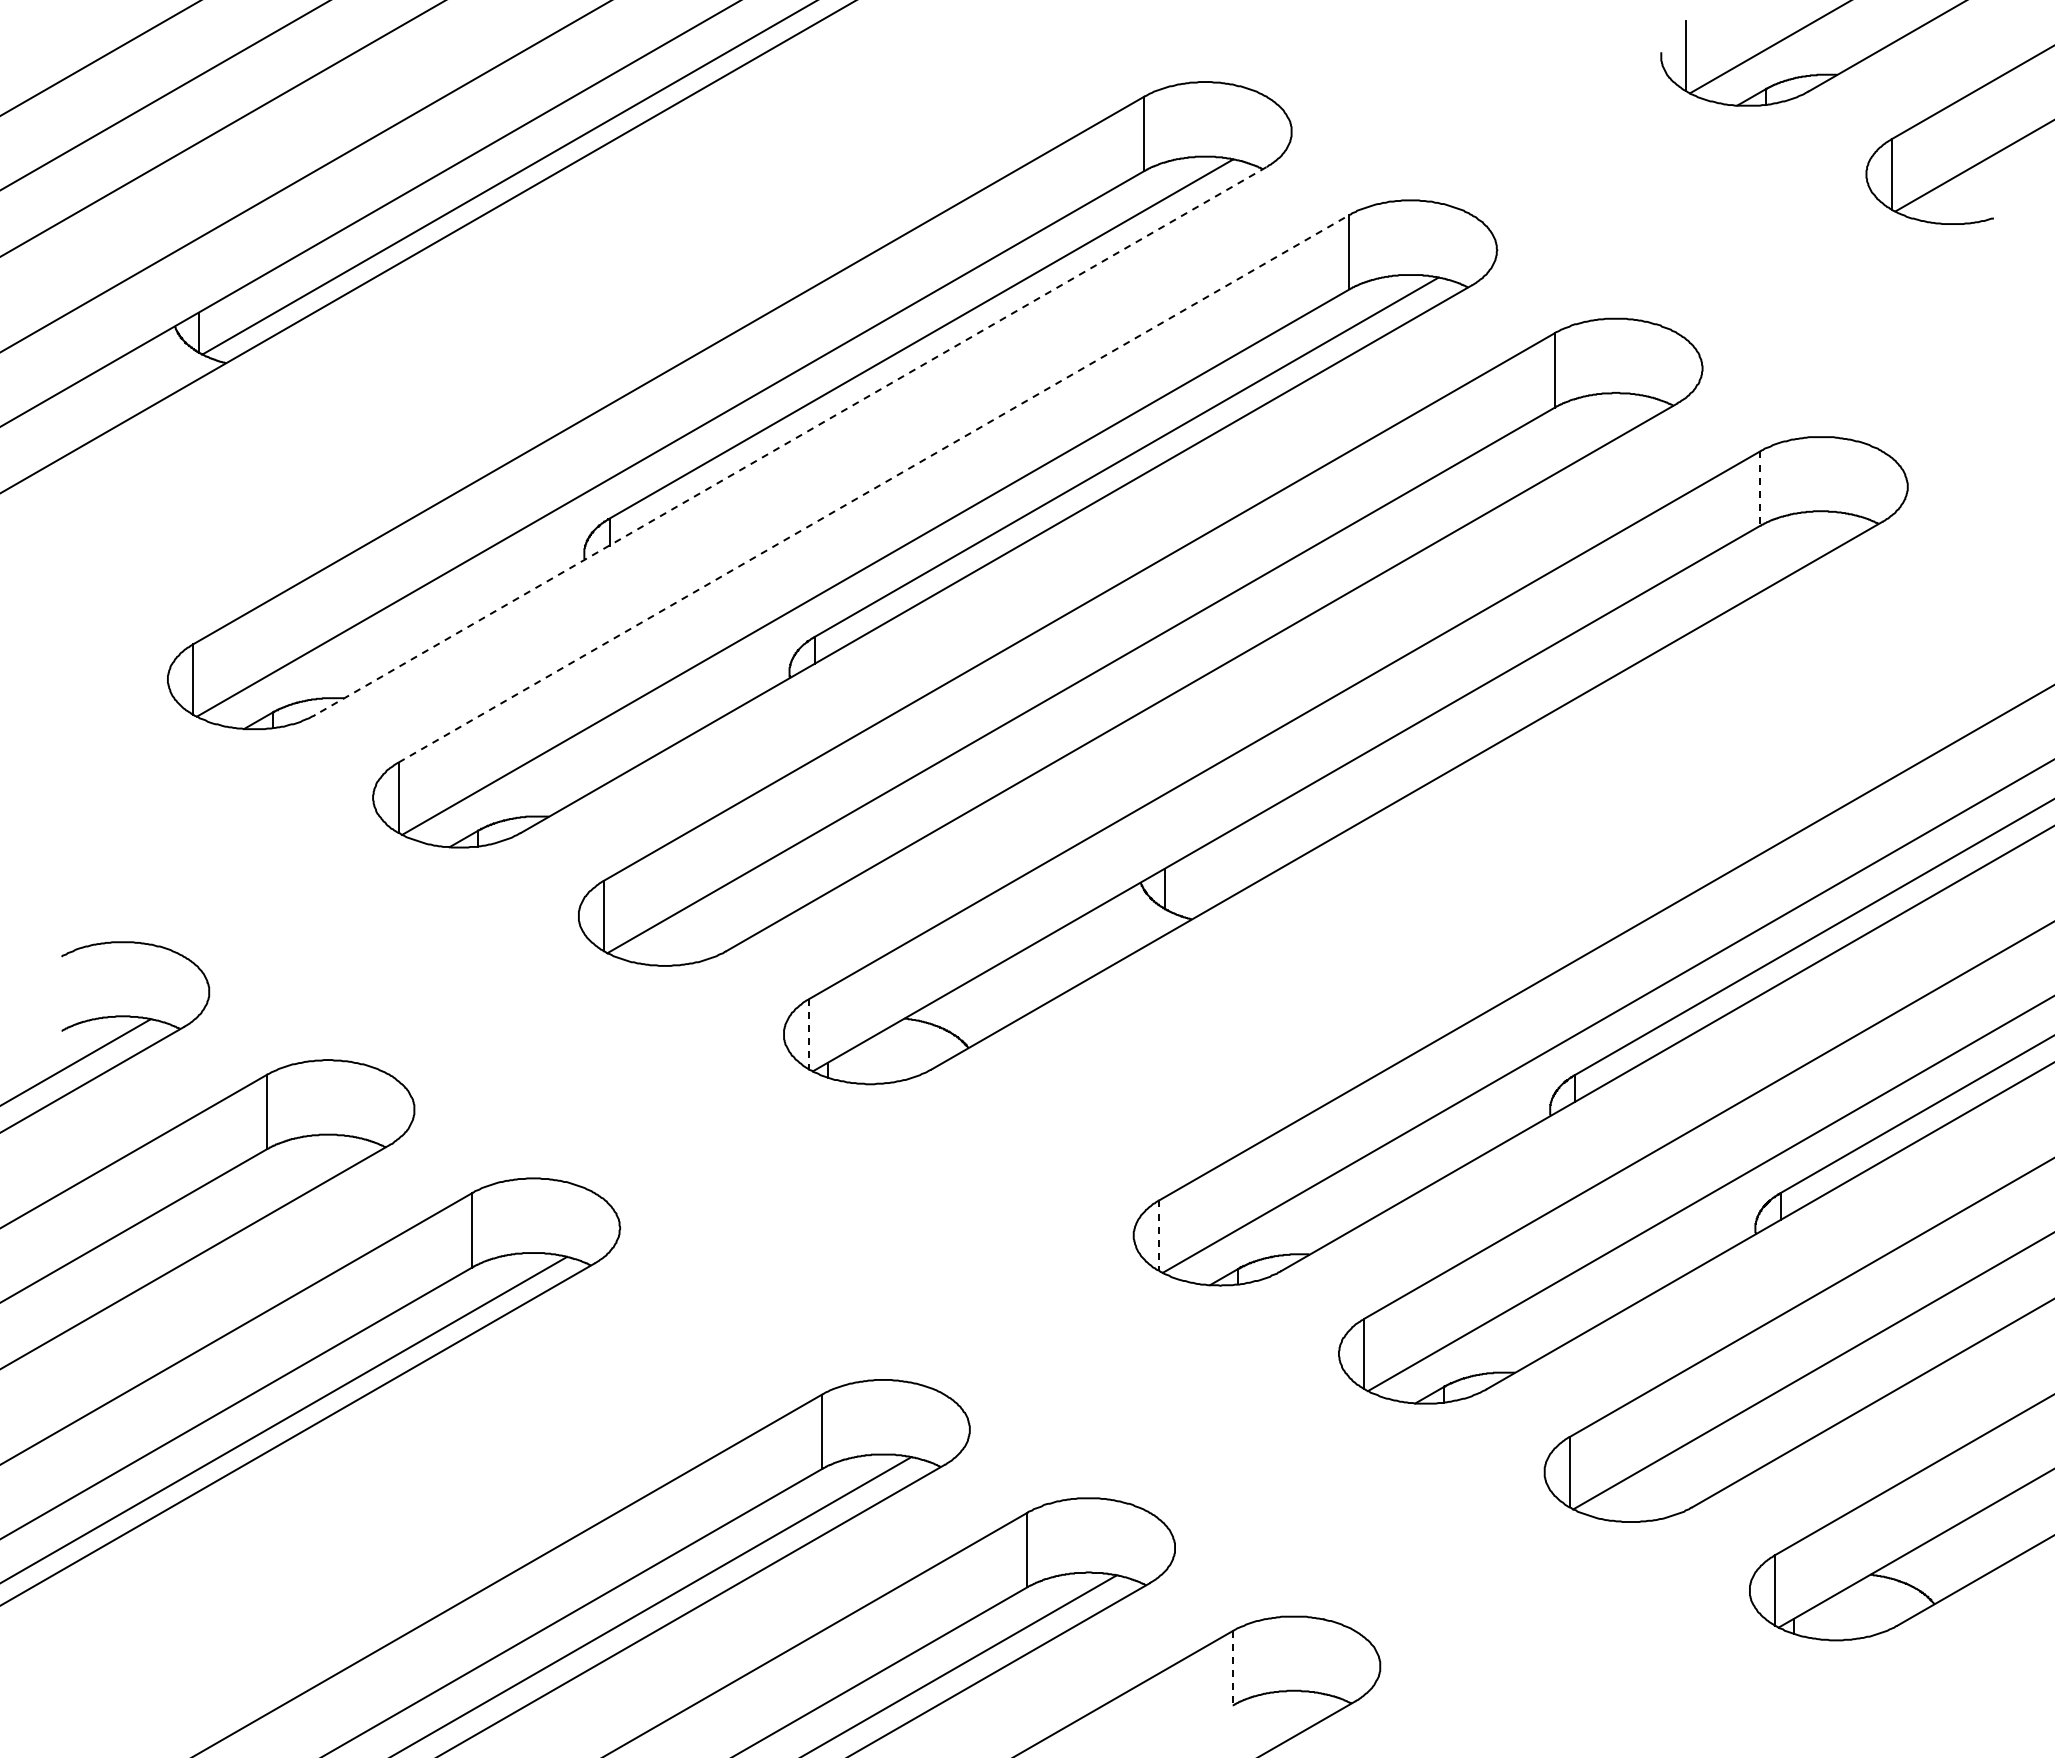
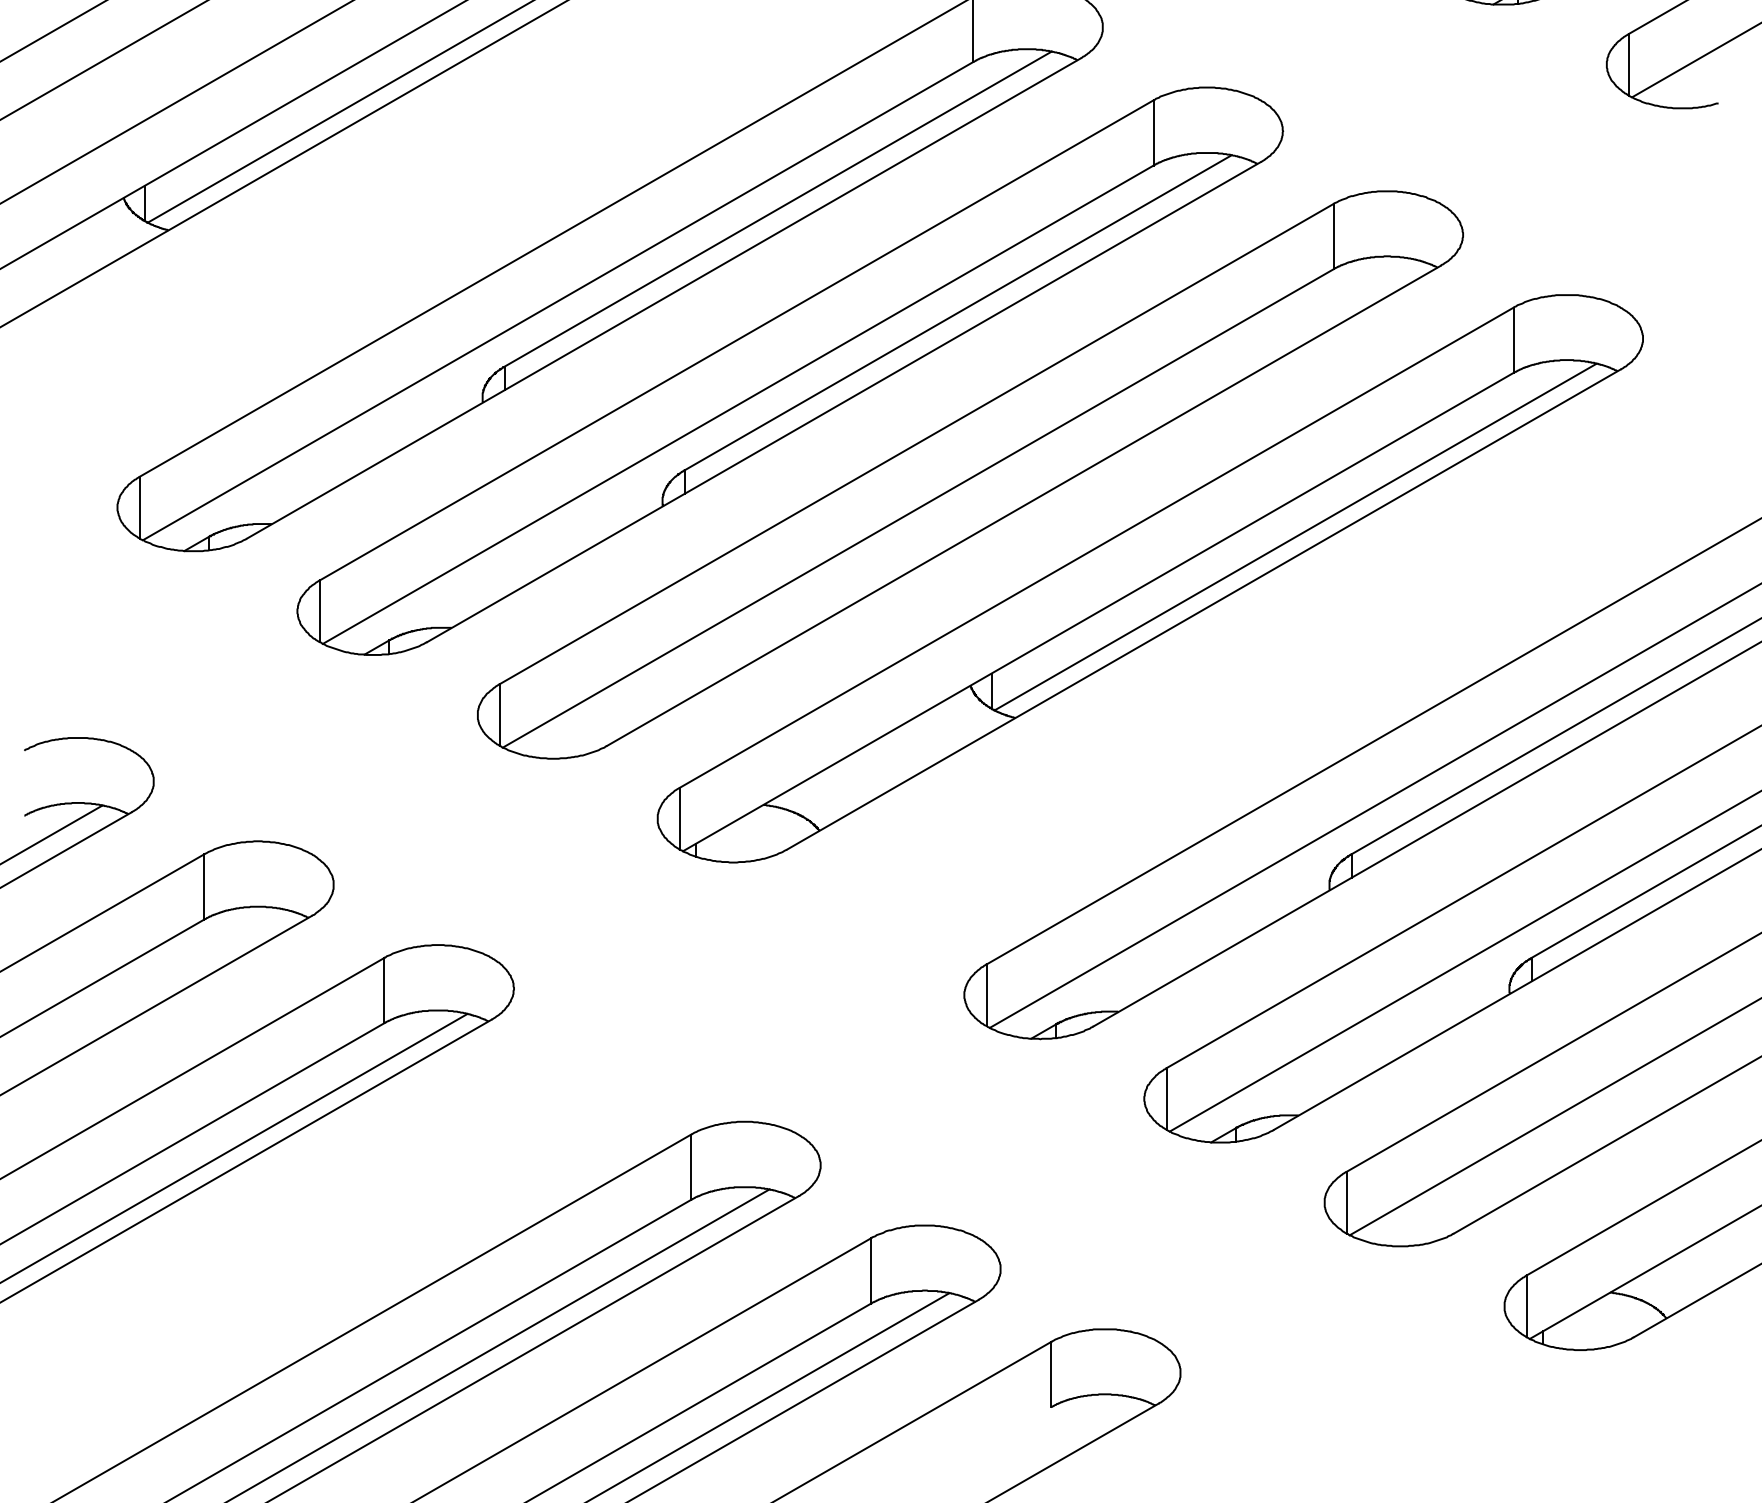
line: (791, 440) -> (664, 298), dashed -> solid
line: (874, 488) -> (737, 340), dashed -> solid
line: (1760, 489) -> (1513, 341), dashed -> solid
line: (1511, 712) -> (1295, 536), added
line: (809, 1034) -> (680, 818), dashed -> solid
line: (1159, 1236) -> (986, 996), dashed -> solid
line: (1232, 1668) -> (1050, 1374), dashed -> solid

